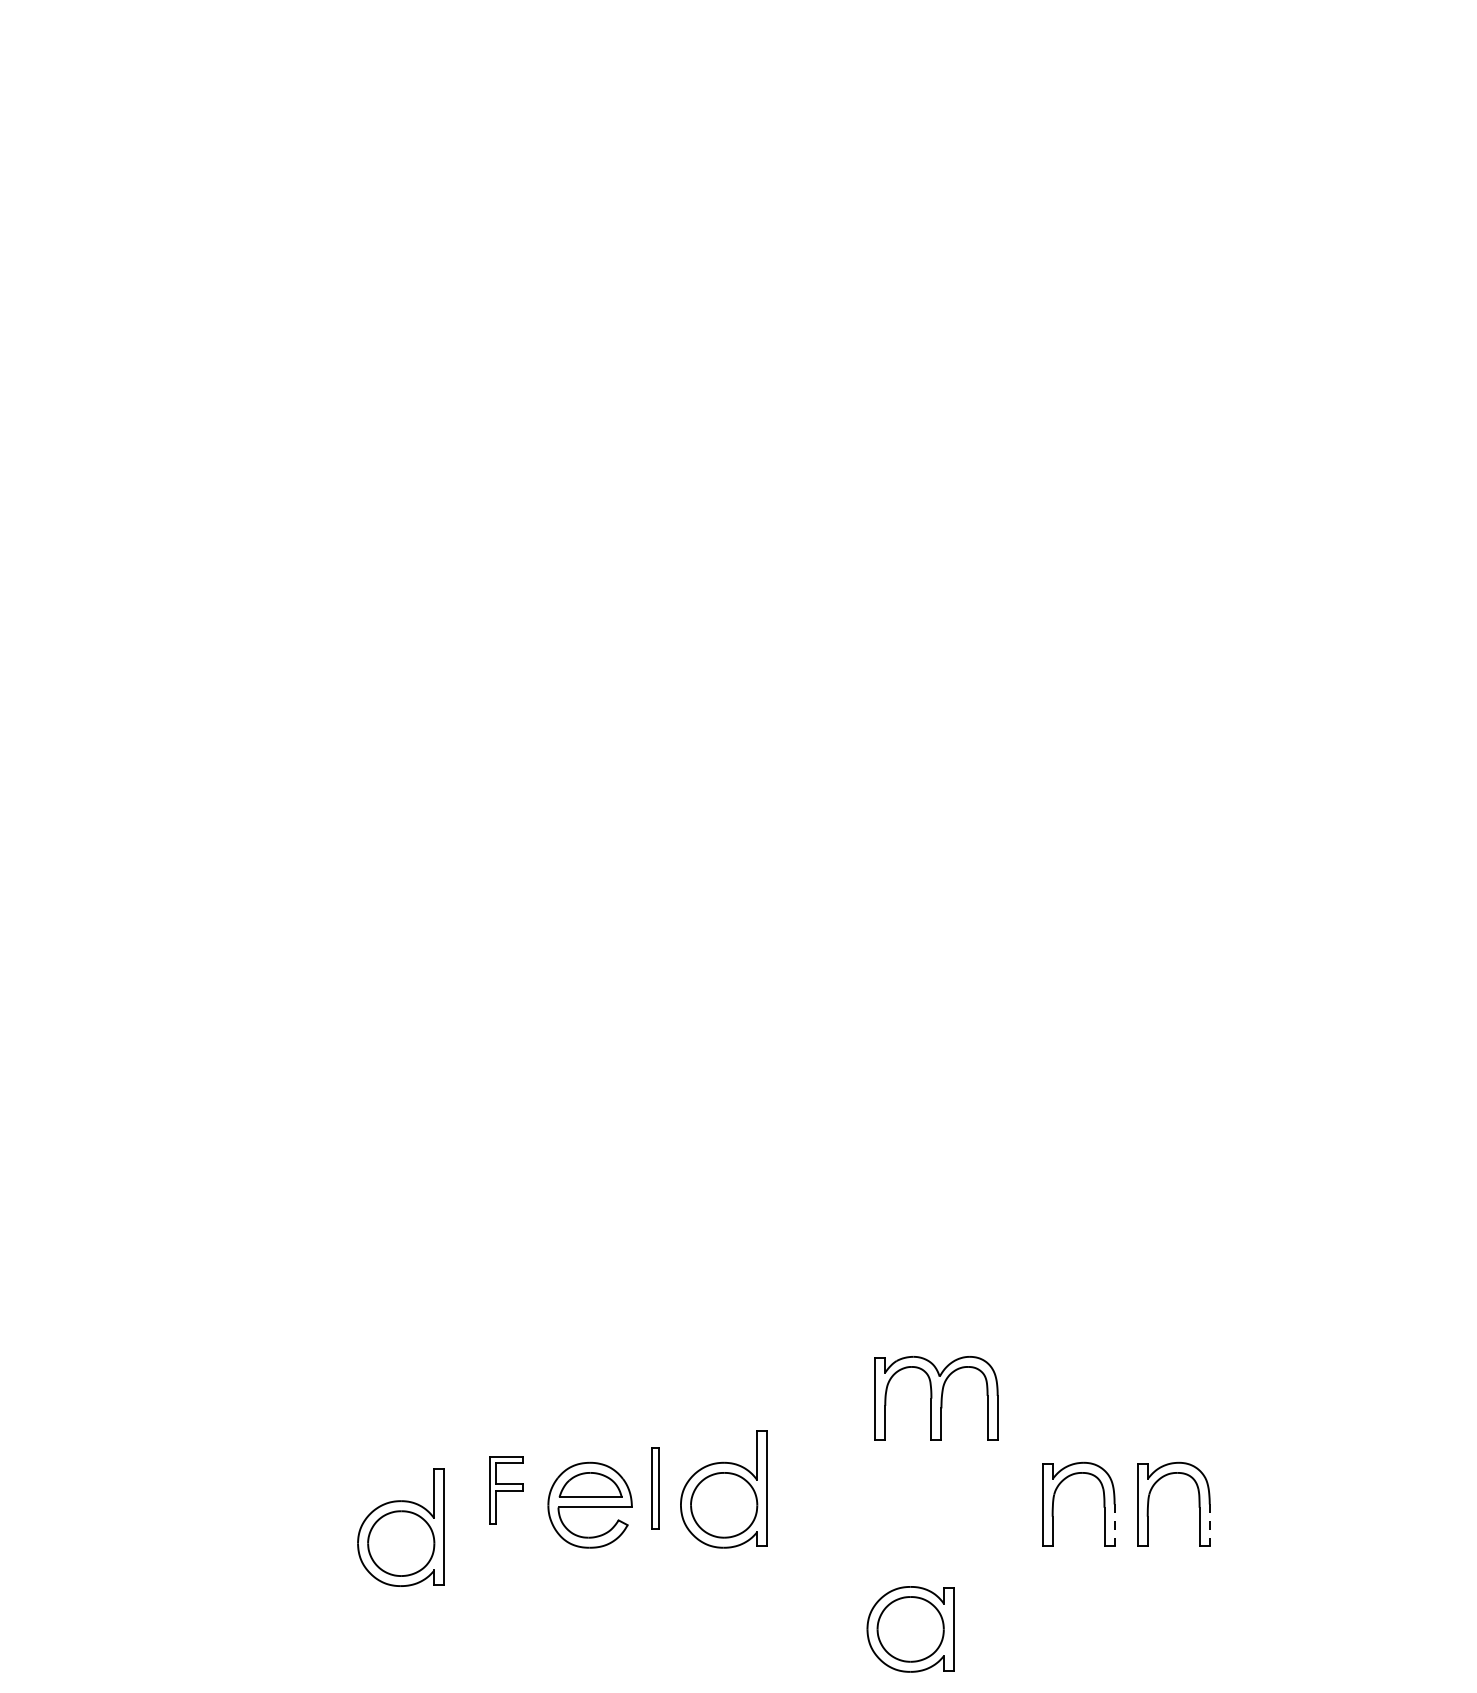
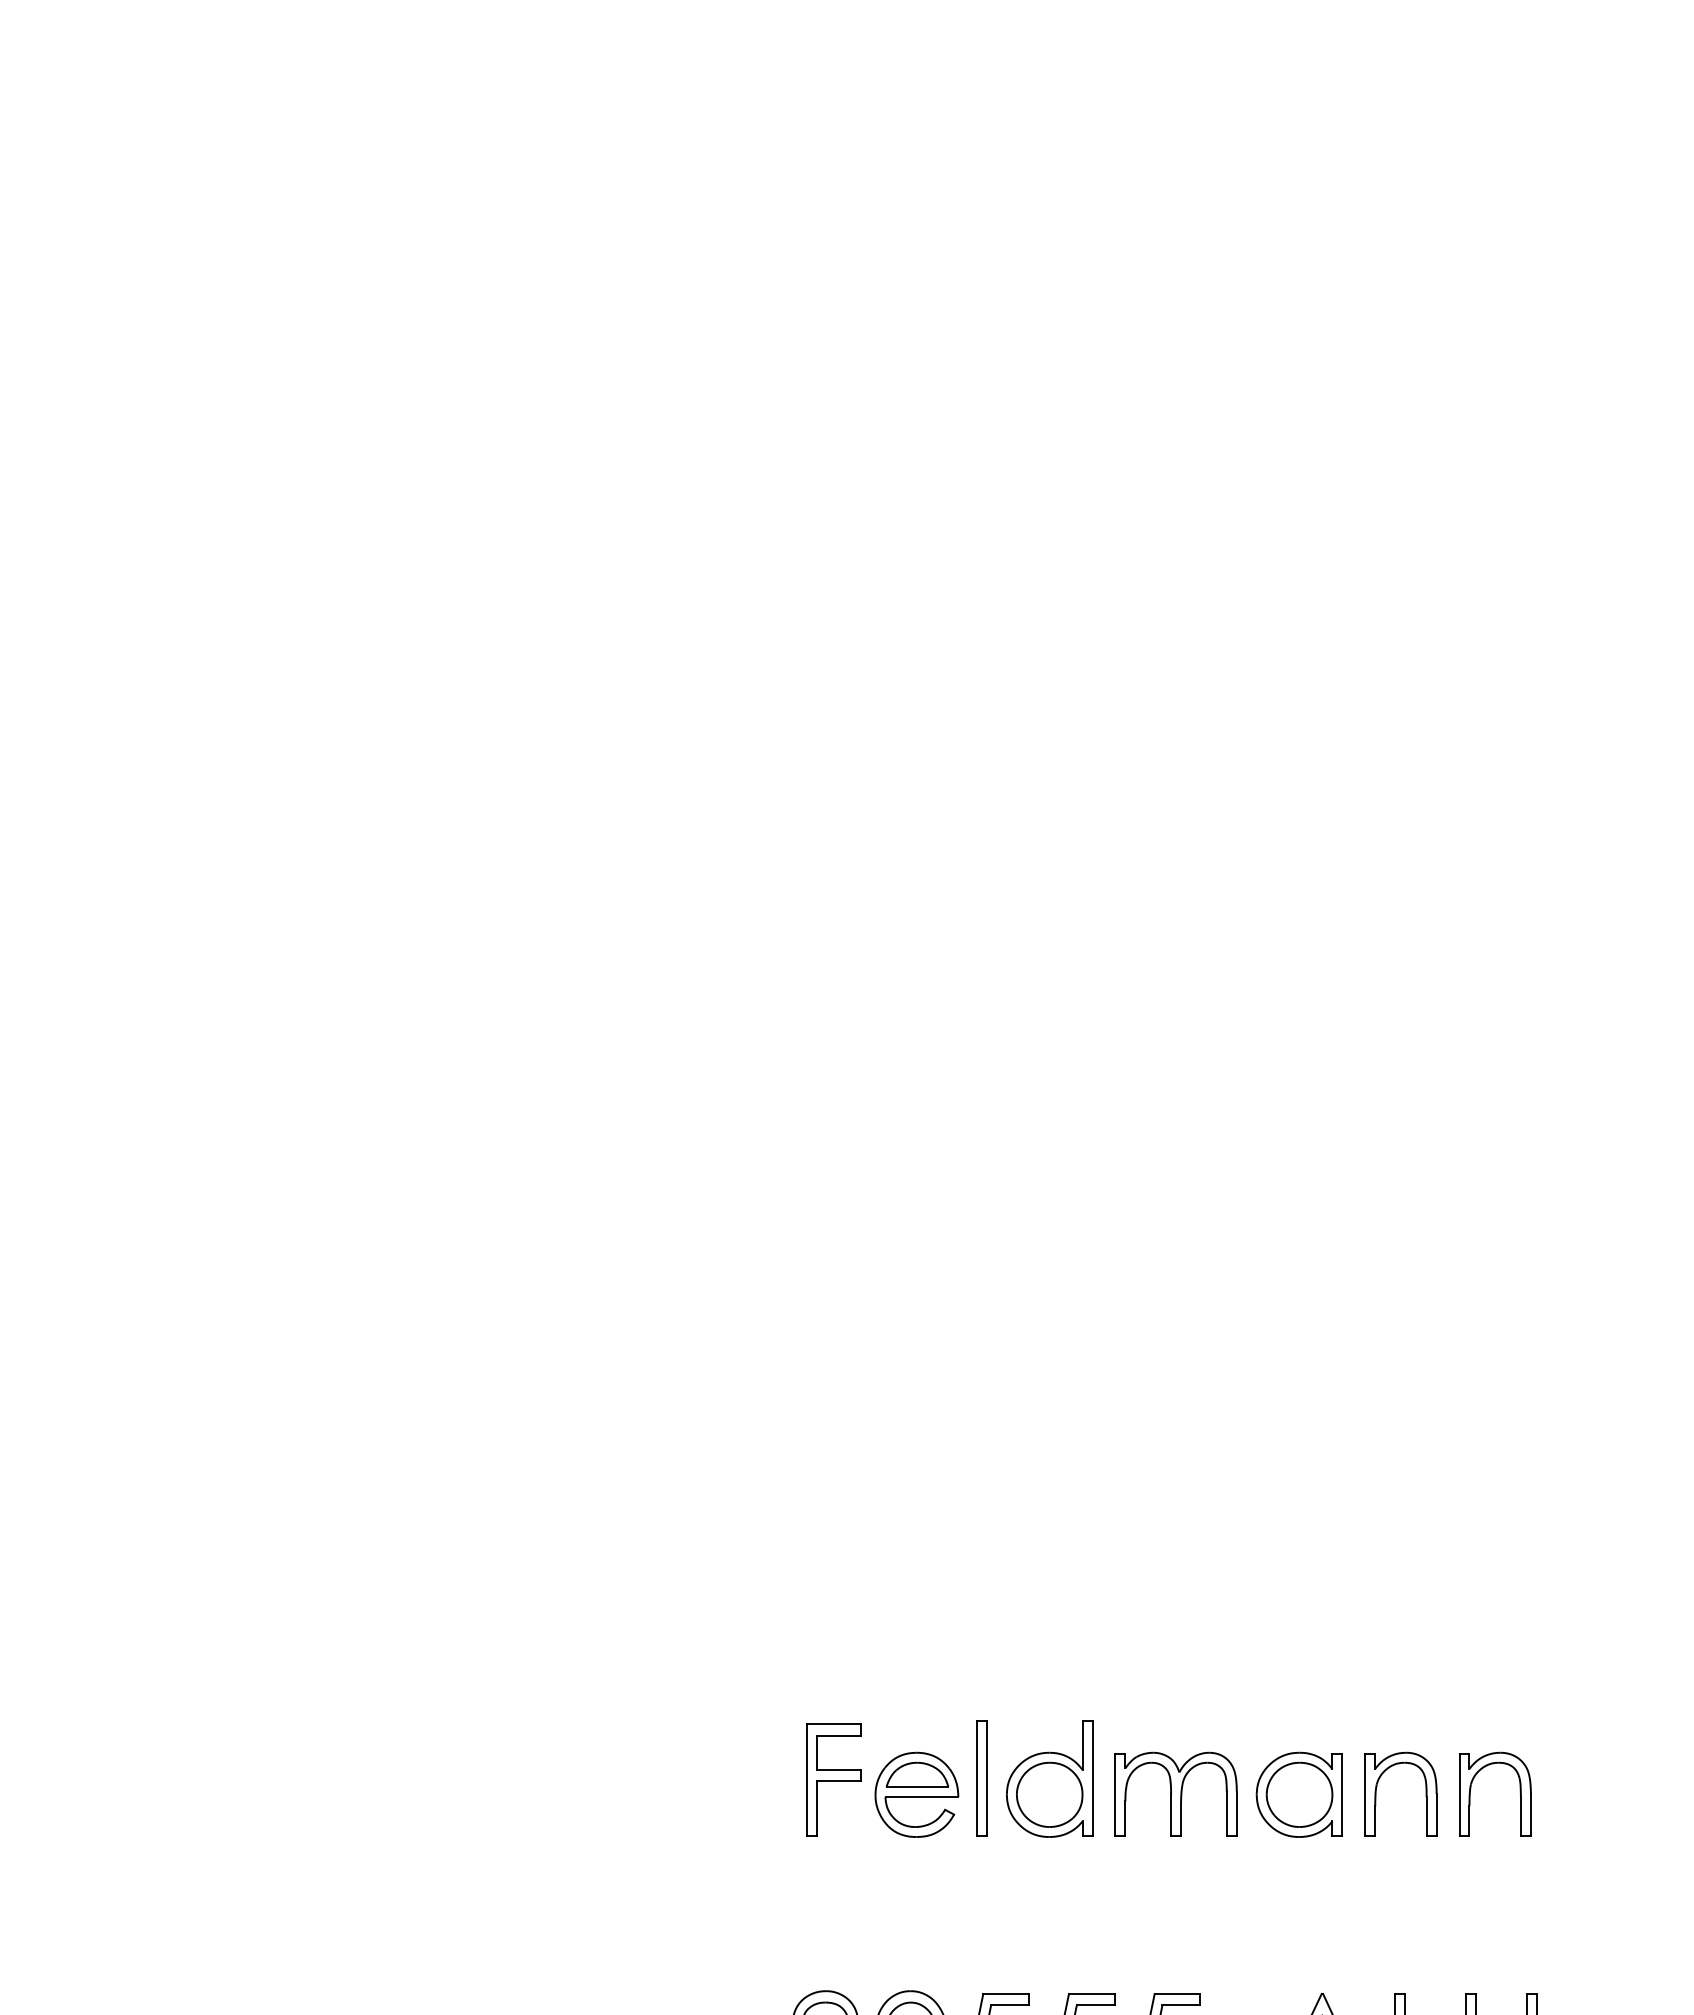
part: (935, 1397) -> (1175, 1793), moved
part: (655, 1488) -> (981, 1778), size x1.43
part: (505, 1489) -> (833, 1779), size x1.67
line: (1114, 1525) -> (1436, 1814), dashed -> solid
line: (1209, 1525) -> (1530, 1814), dashed -> solid
part: (401, 1527) -> (729, 1816), removed
part: (909, 1629) -> (1298, 1794), moved

